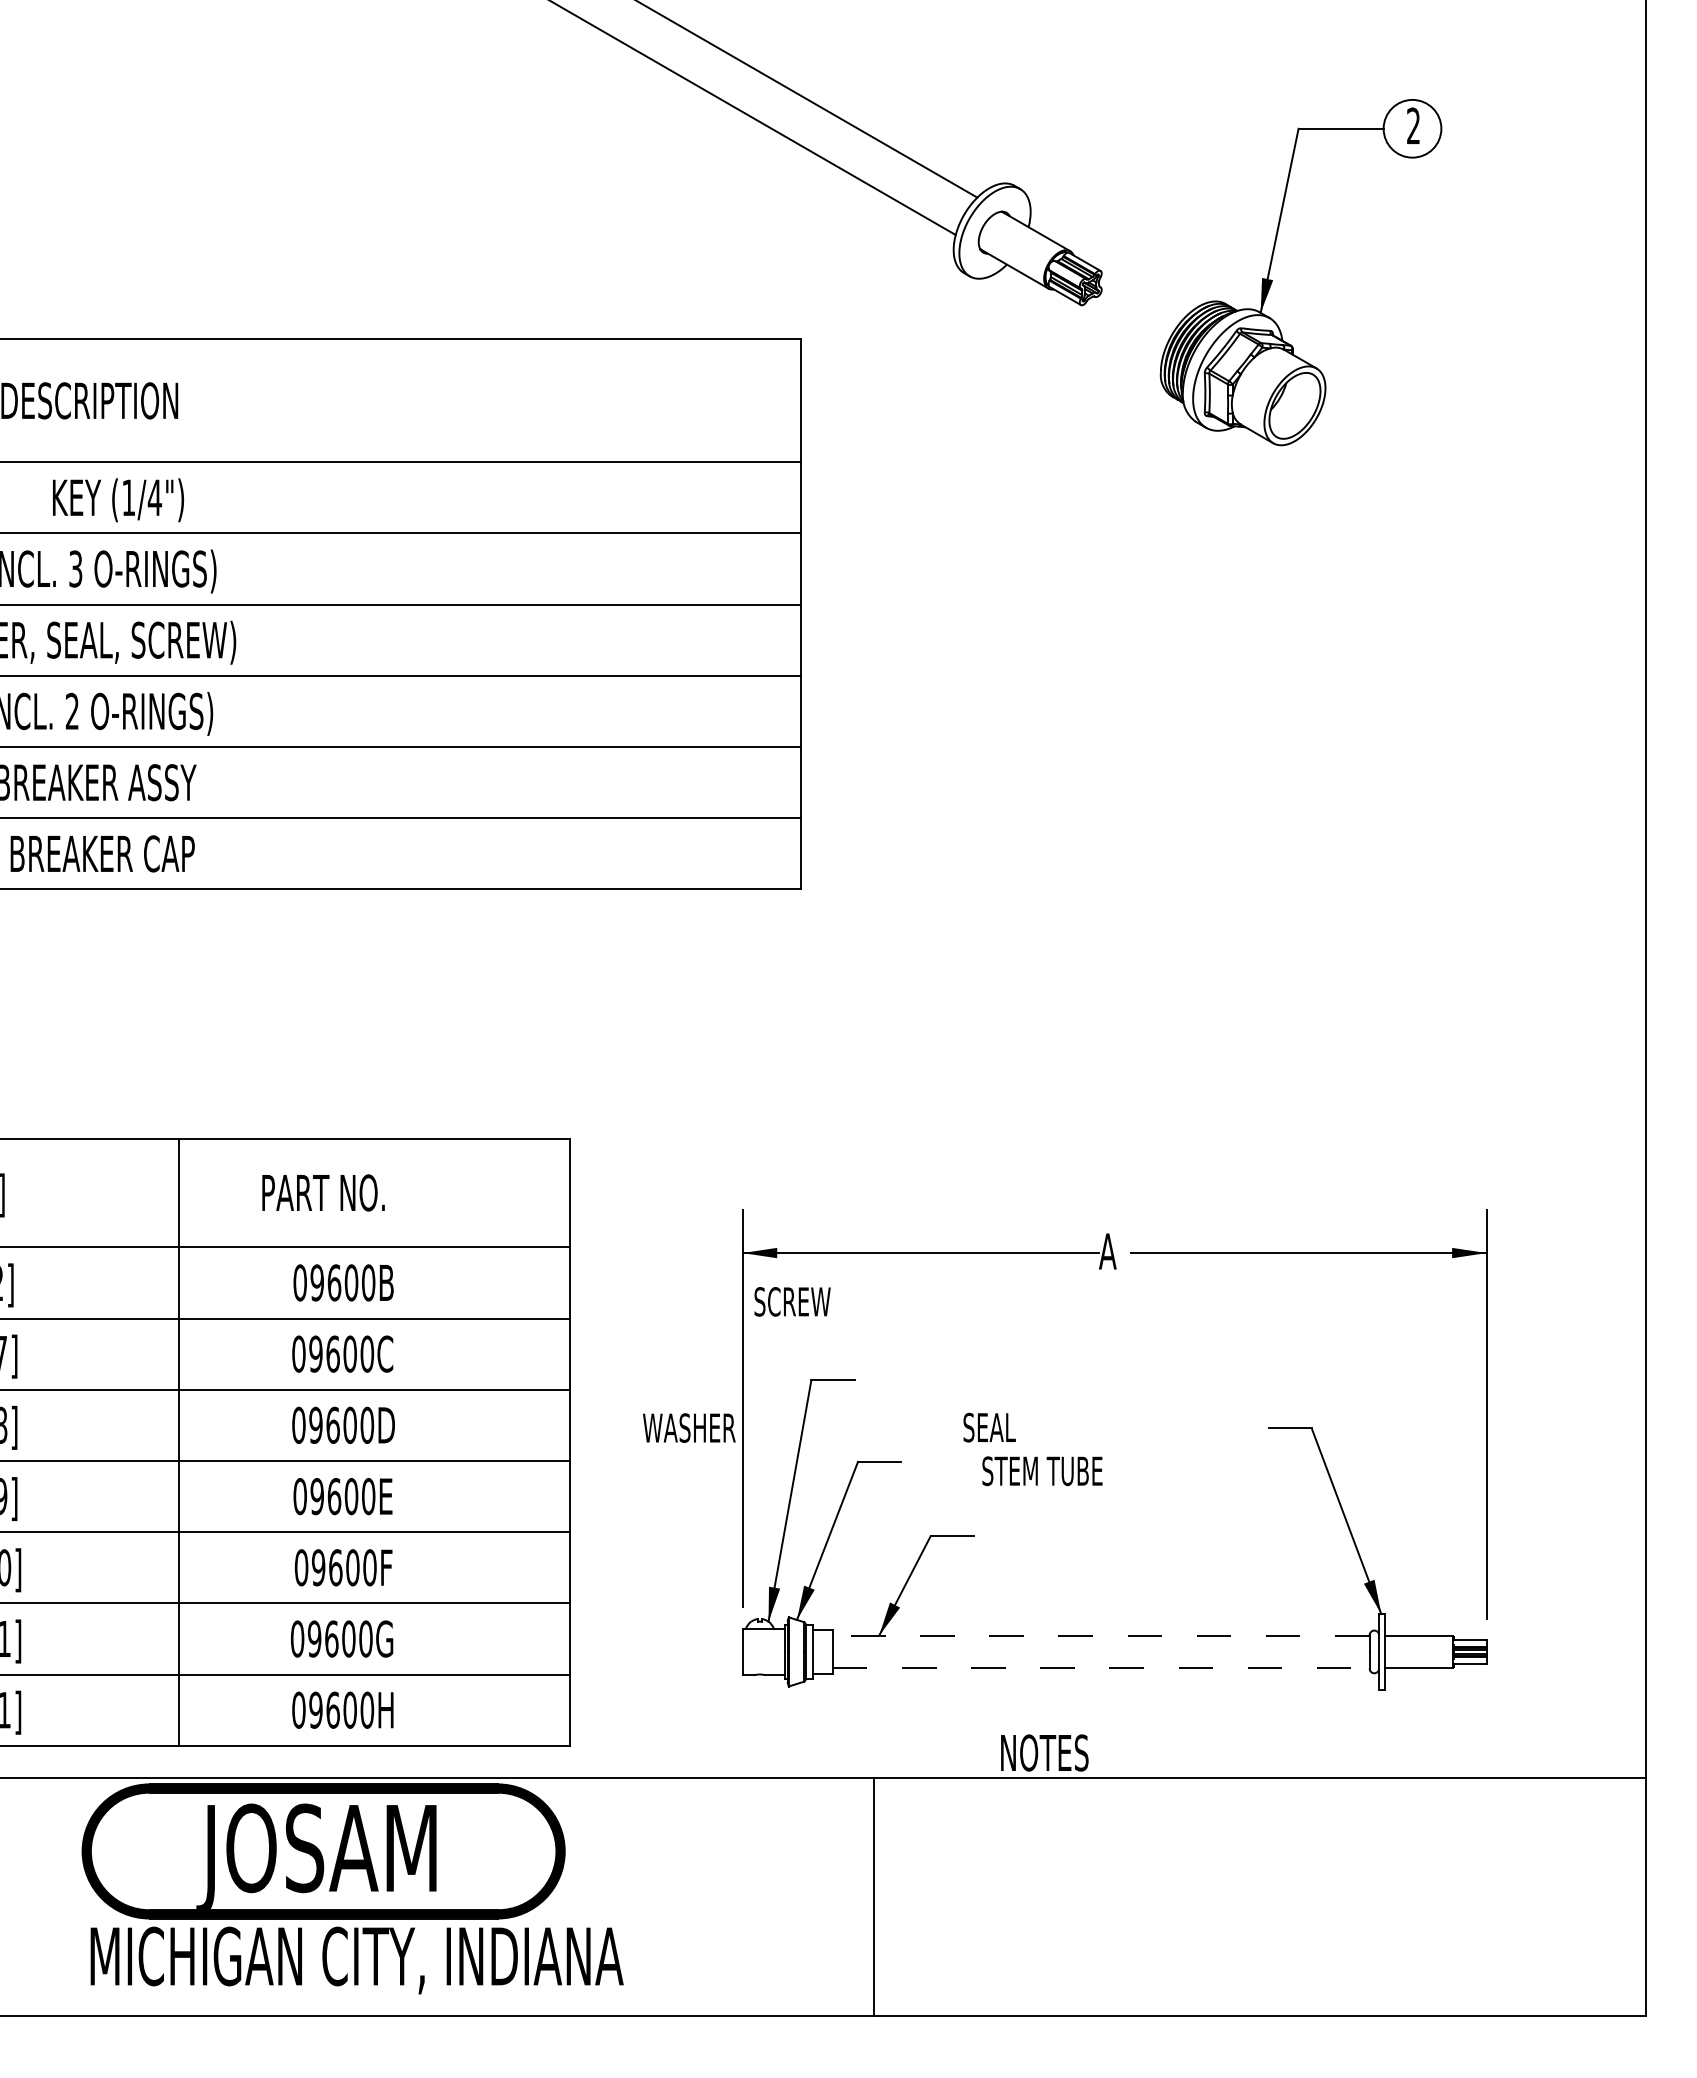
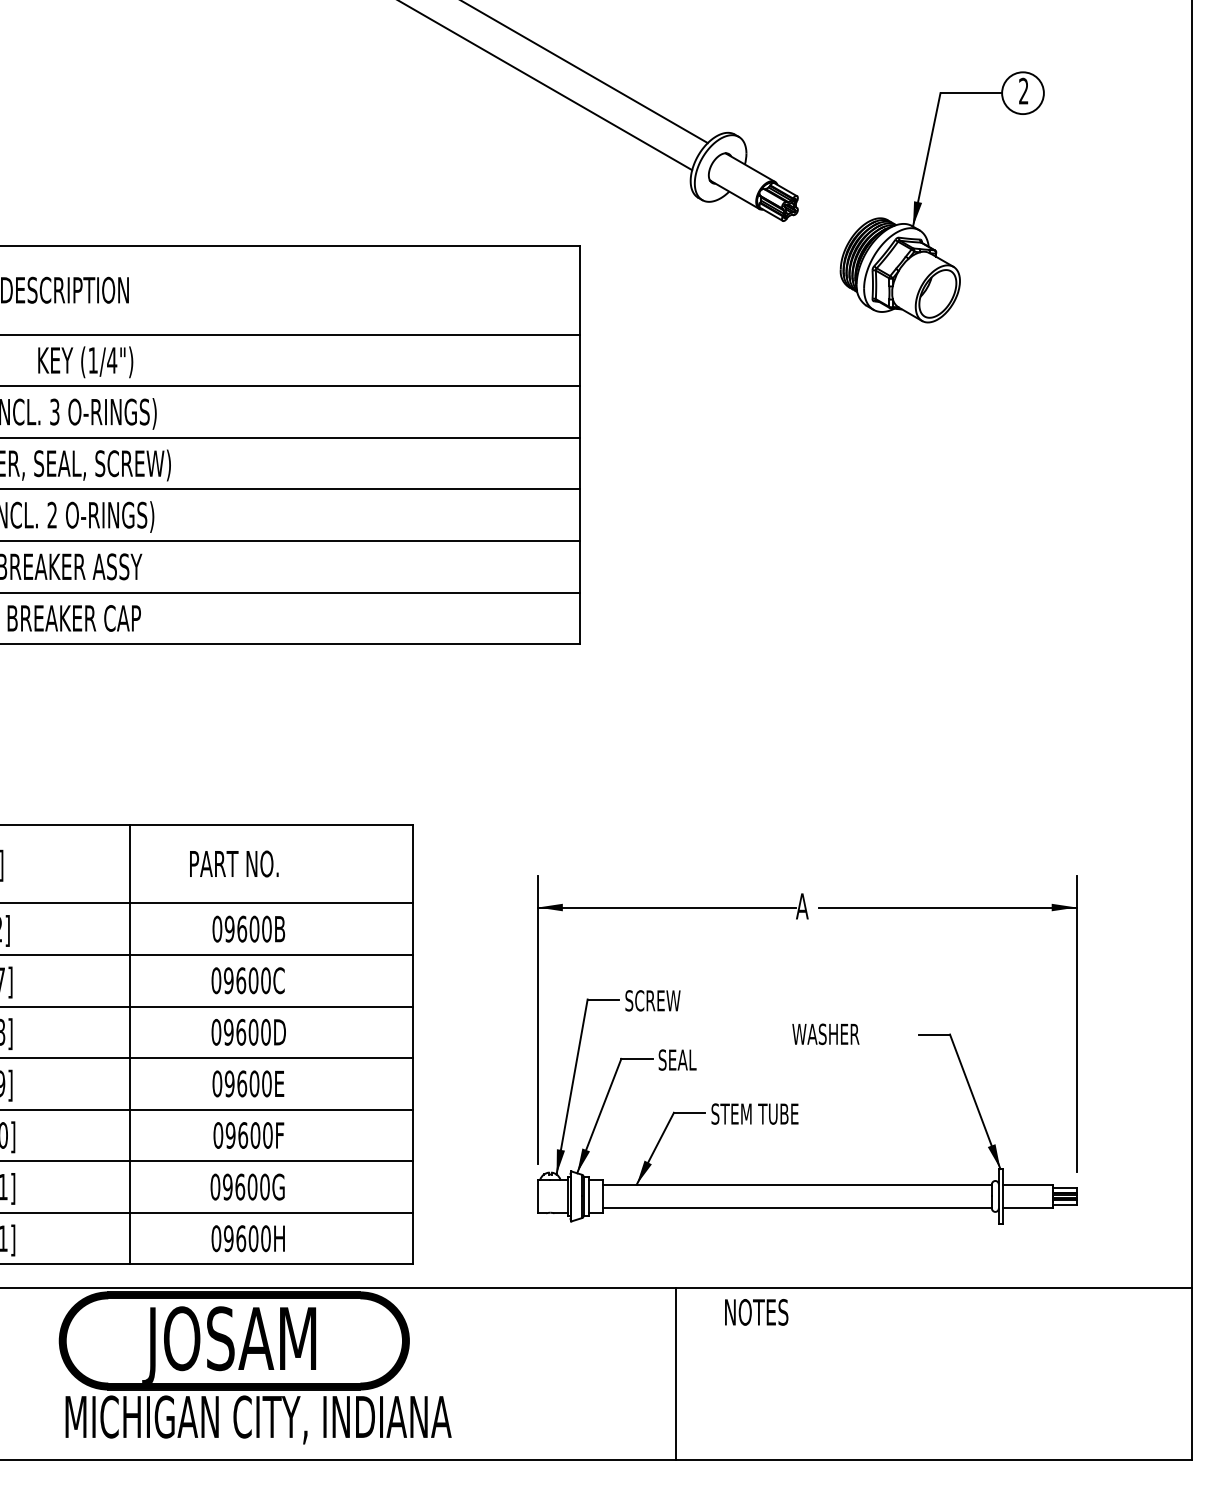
text: (792, 1301) -> (652, 1000), moved
text: (689, 1427) -> (825, 1033), moved
text: (989, 1427) -> (677, 1059), moved
text: (1042, 1471) -> (755, 1114), moved
line: (1100, 1635) -> (797, 1184), dashed -> solid
line: (1101, 1668) -> (797, 1208), dashed -> solid
text: (1044, 1752) -> (756, 1312), moved
line: (873, 1896) -> (675, 1373), moved

